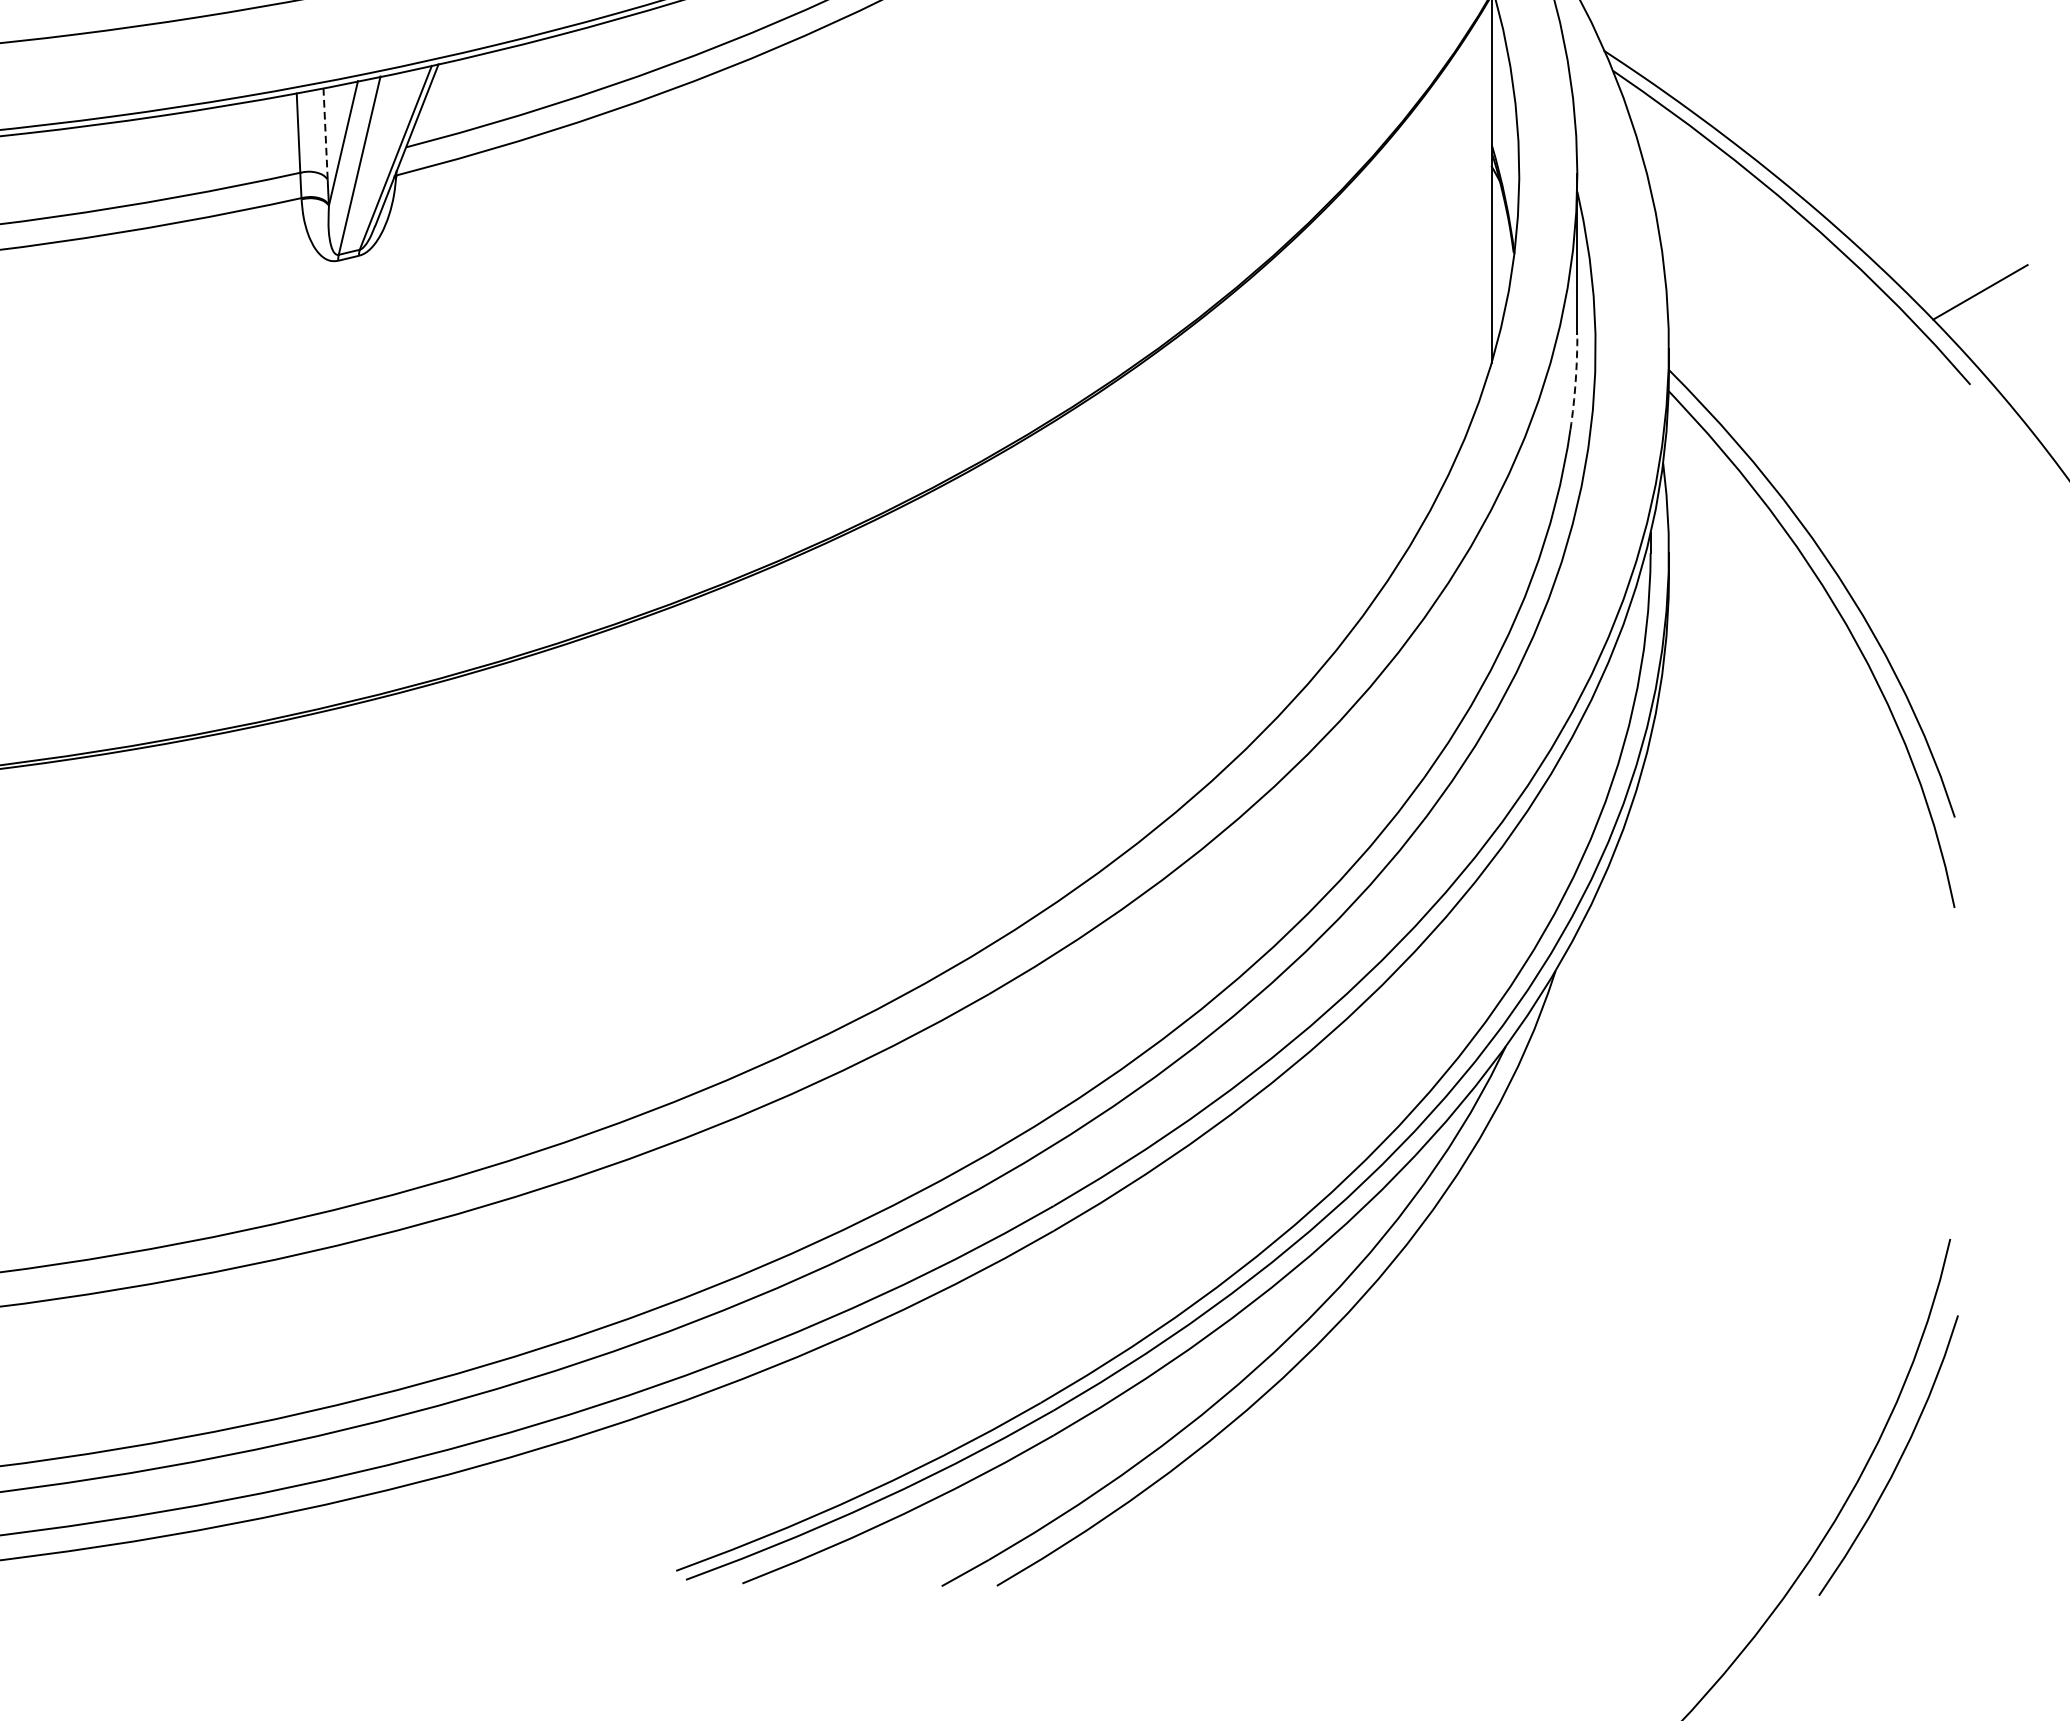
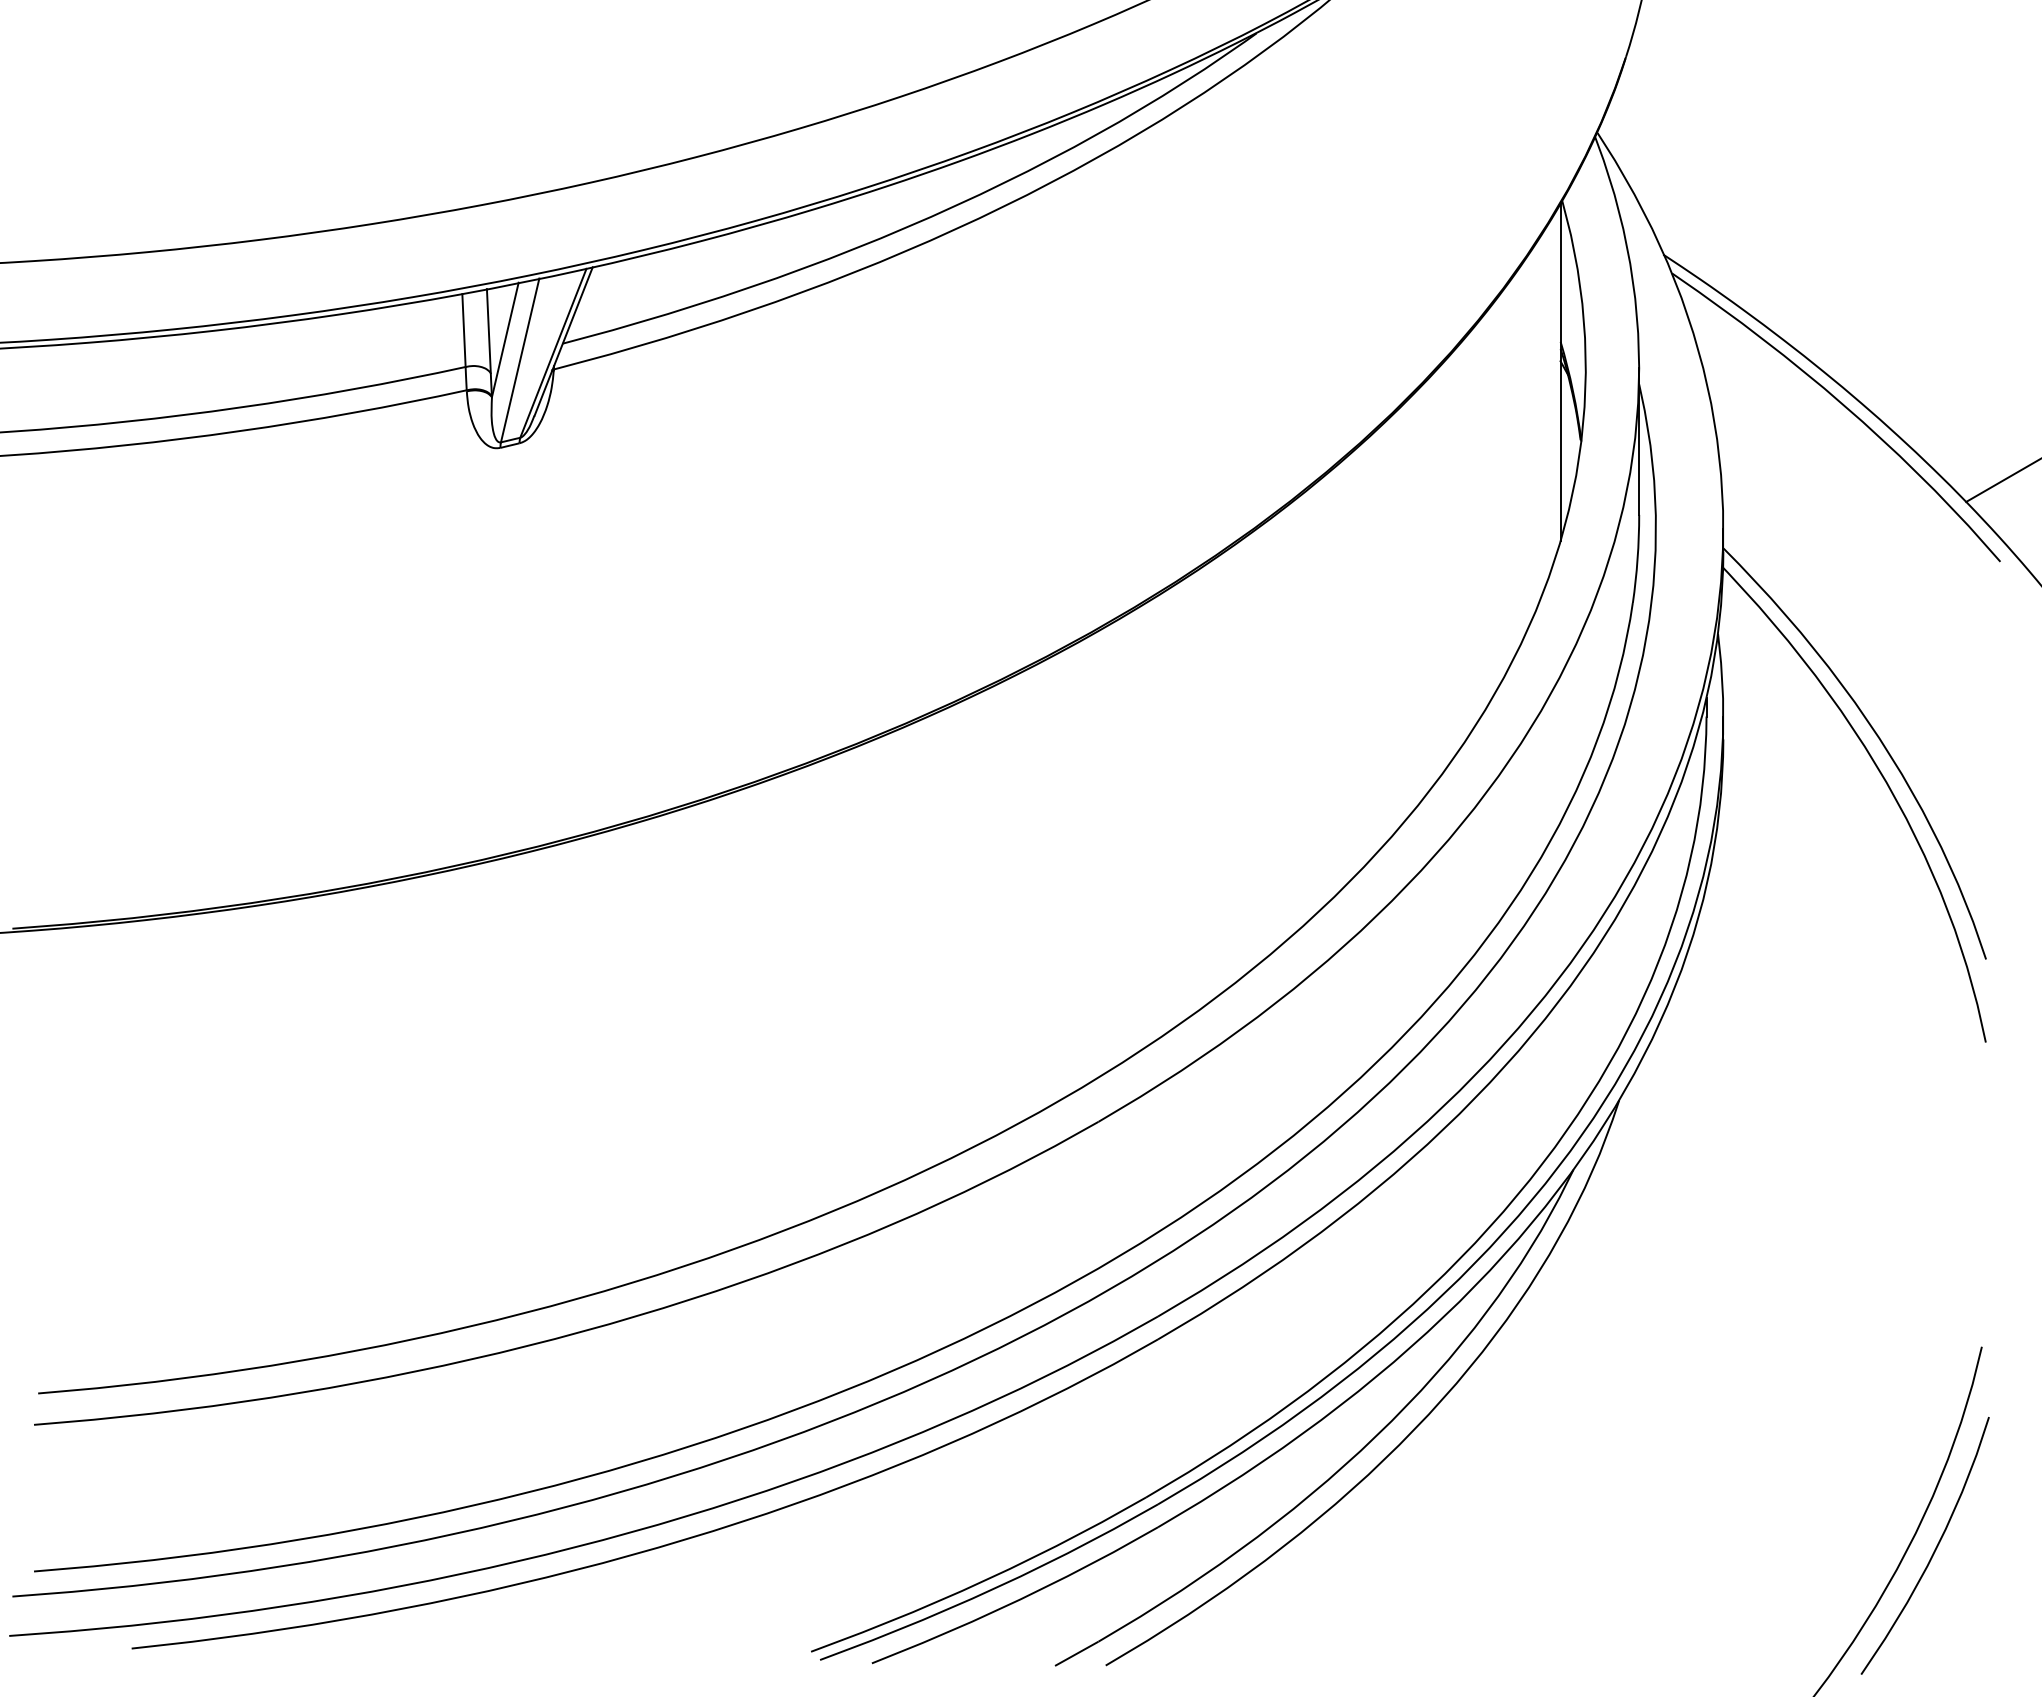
line: (325, 134) -> (488, 331), dashed -> solid
arc: (1575, 382) -> (1637, 559), dashed -> solid

